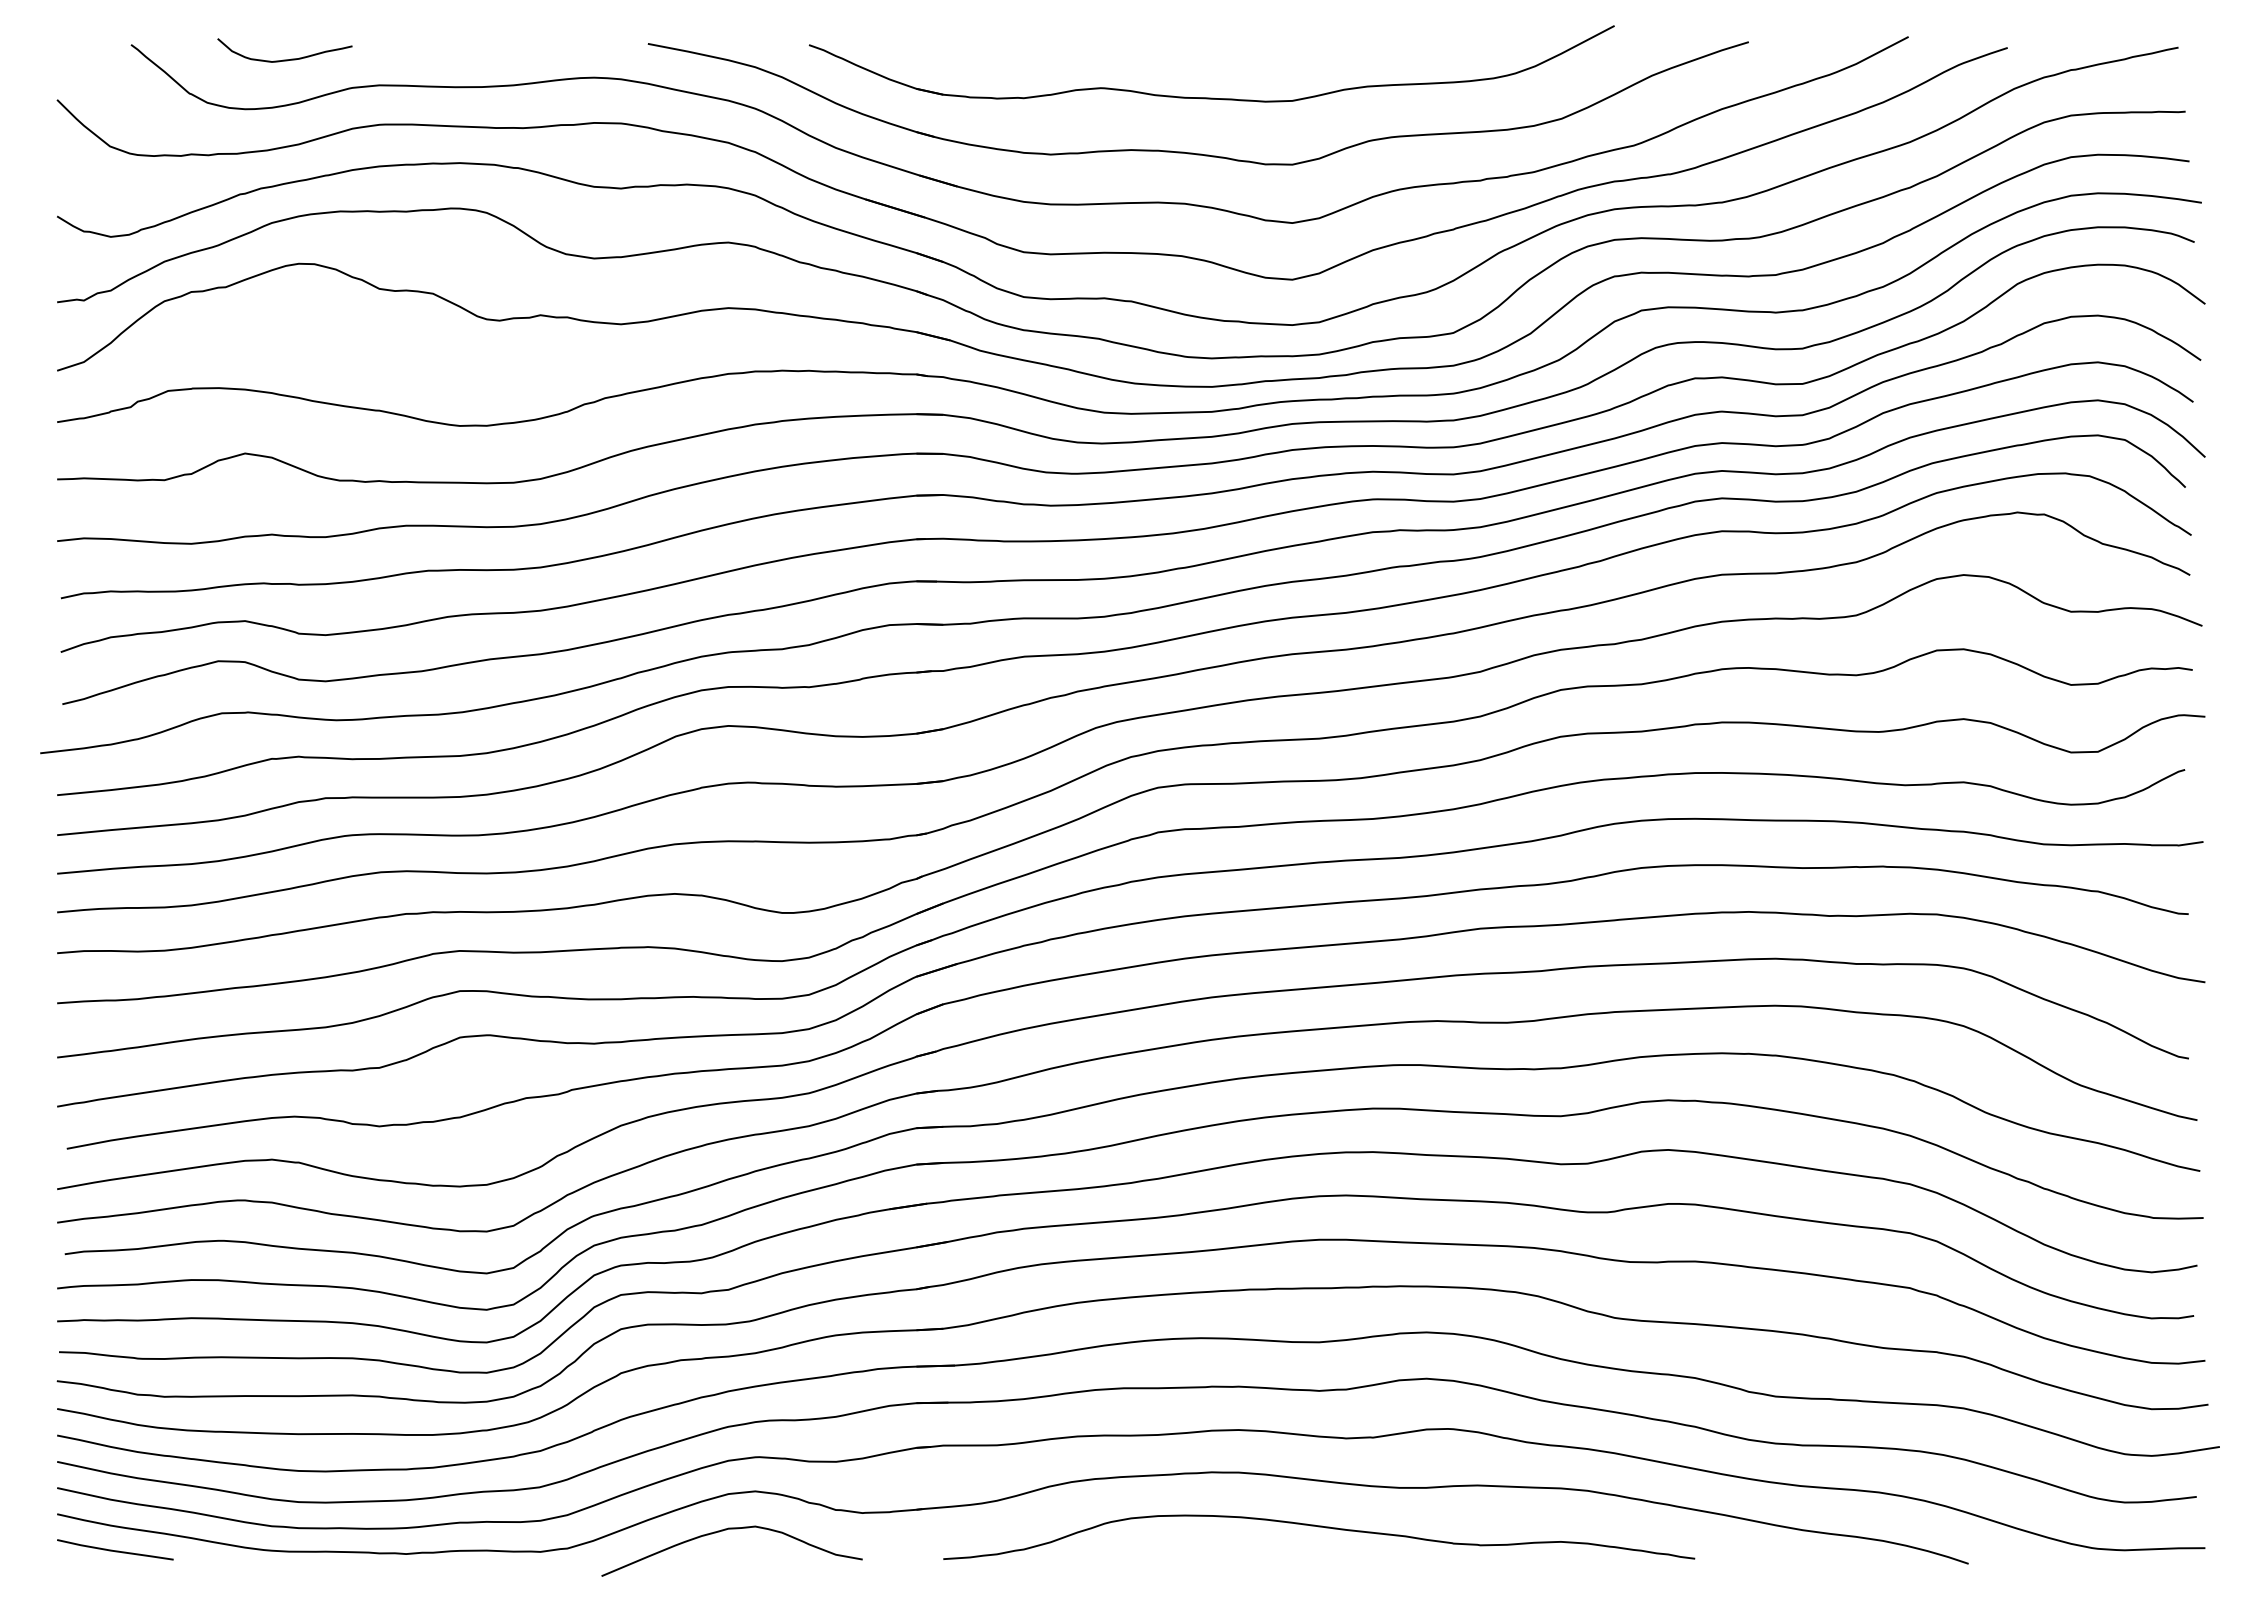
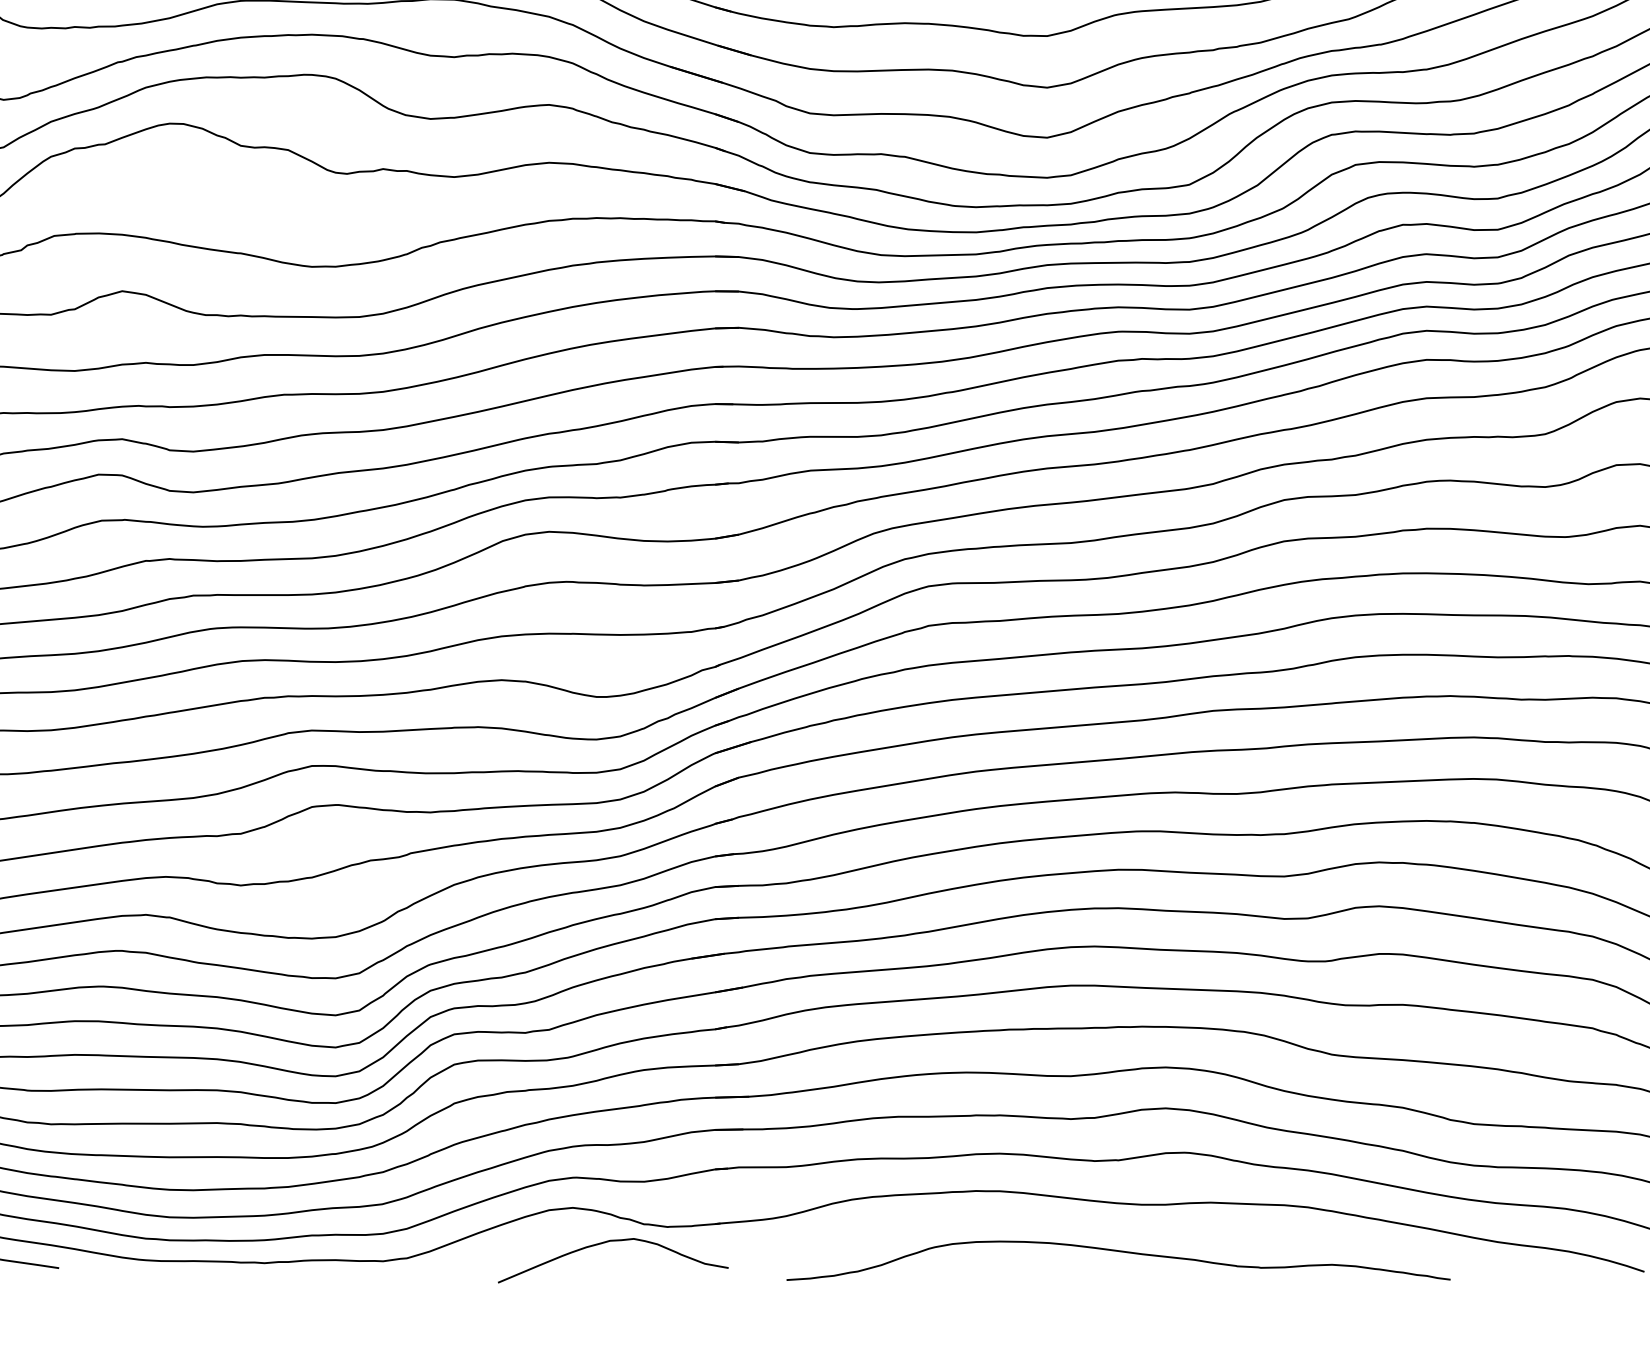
curve: (1319, 1527) -> (1118, 1252), moved
curve: (726, 1530) -> (608, 1242), moved

